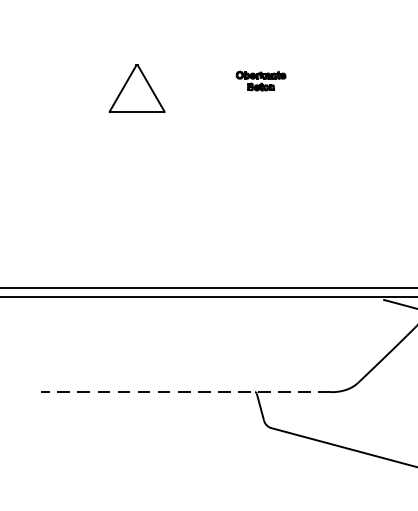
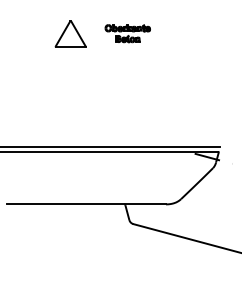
part: (260, 80) -> (127, 33), size x1.67
part: (136, 87) -> (70, 33), moved
line: (185, 392) -> (86, 204), dashed -> solid

